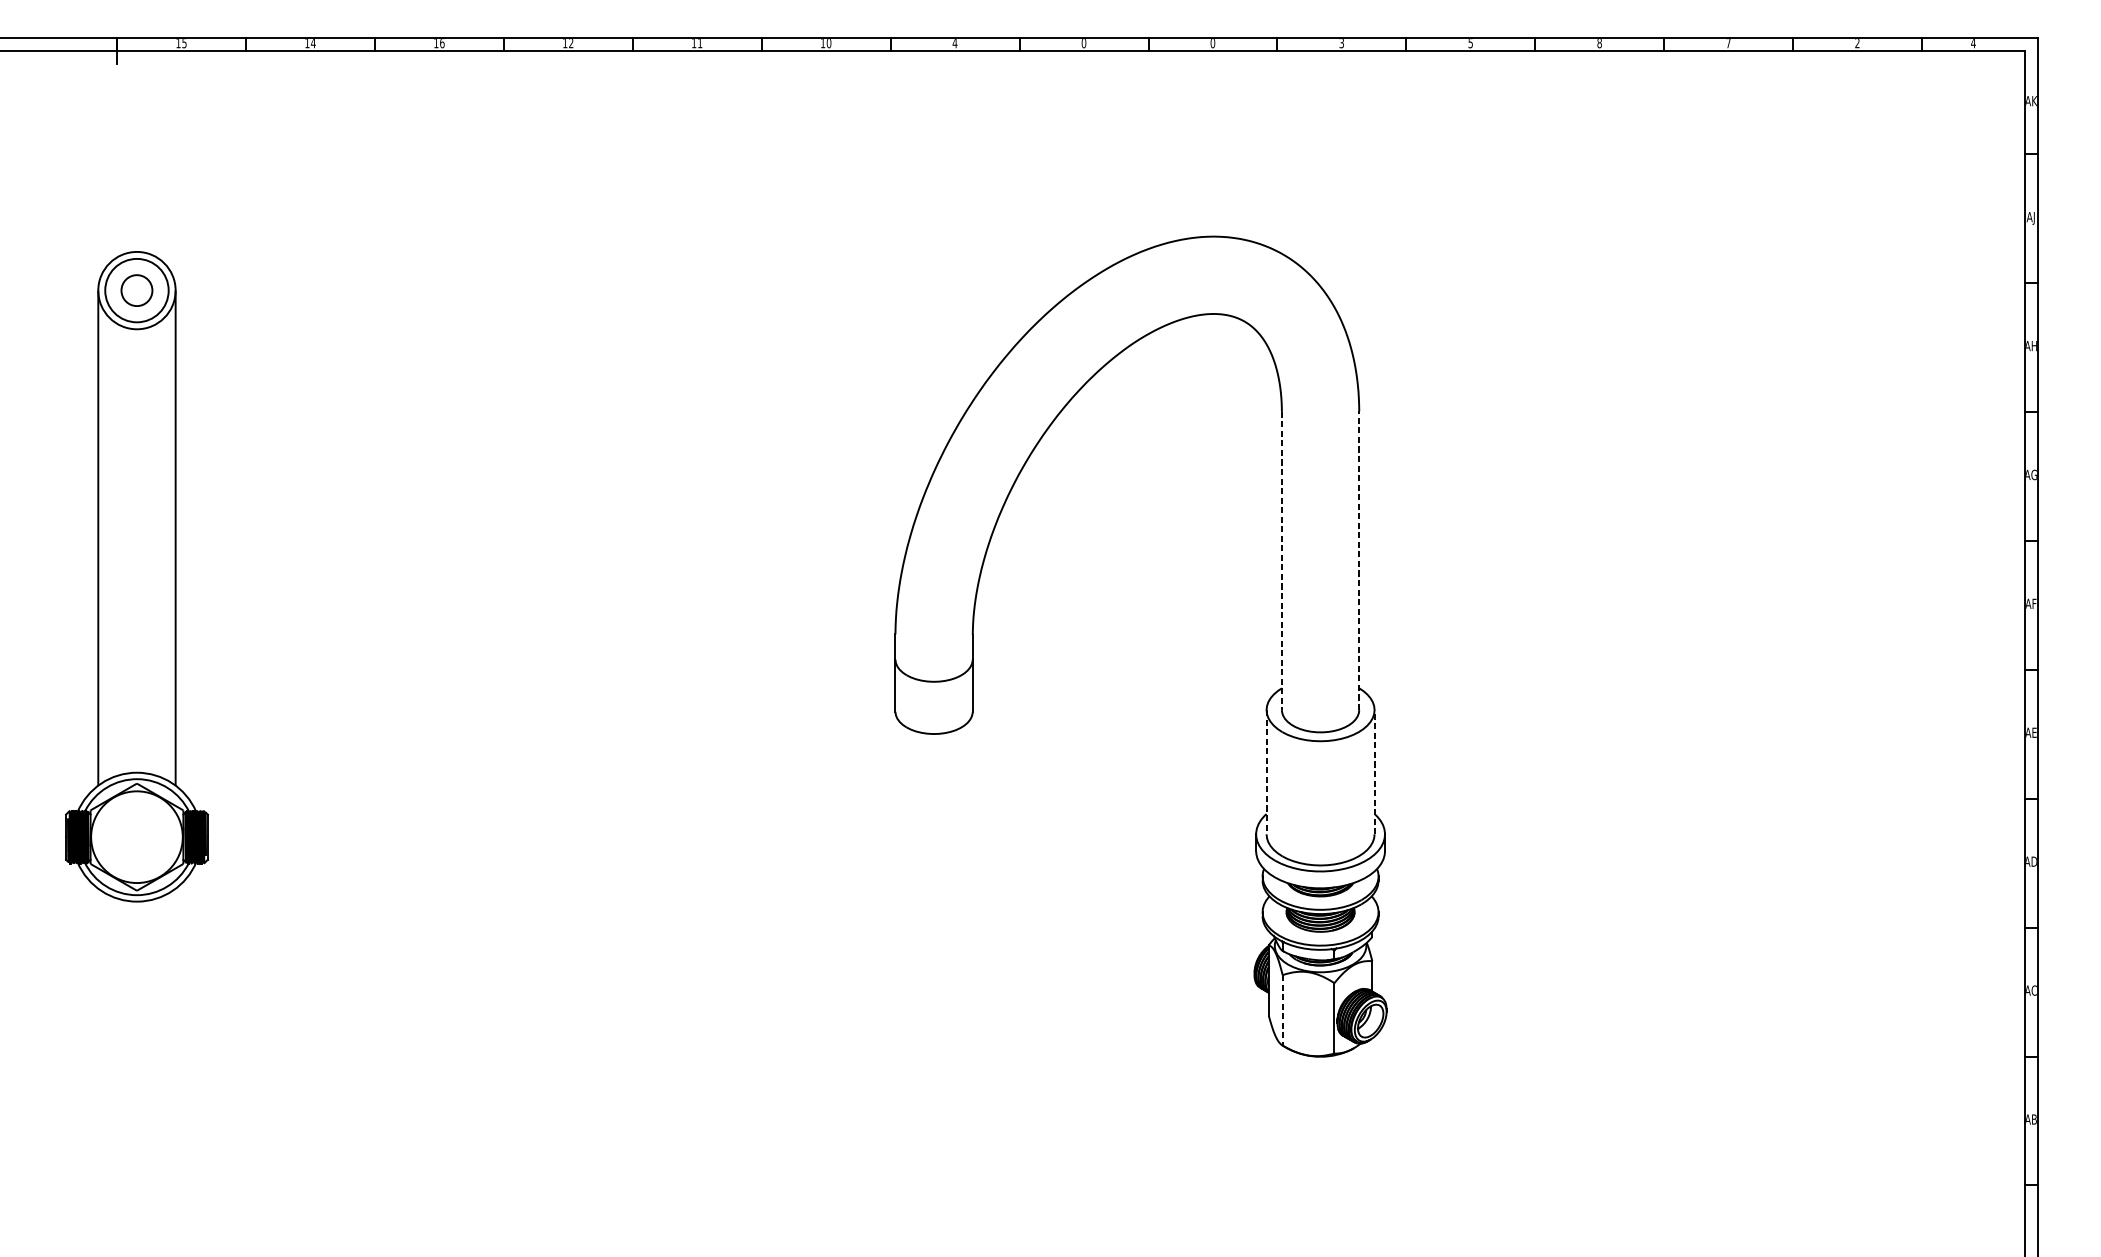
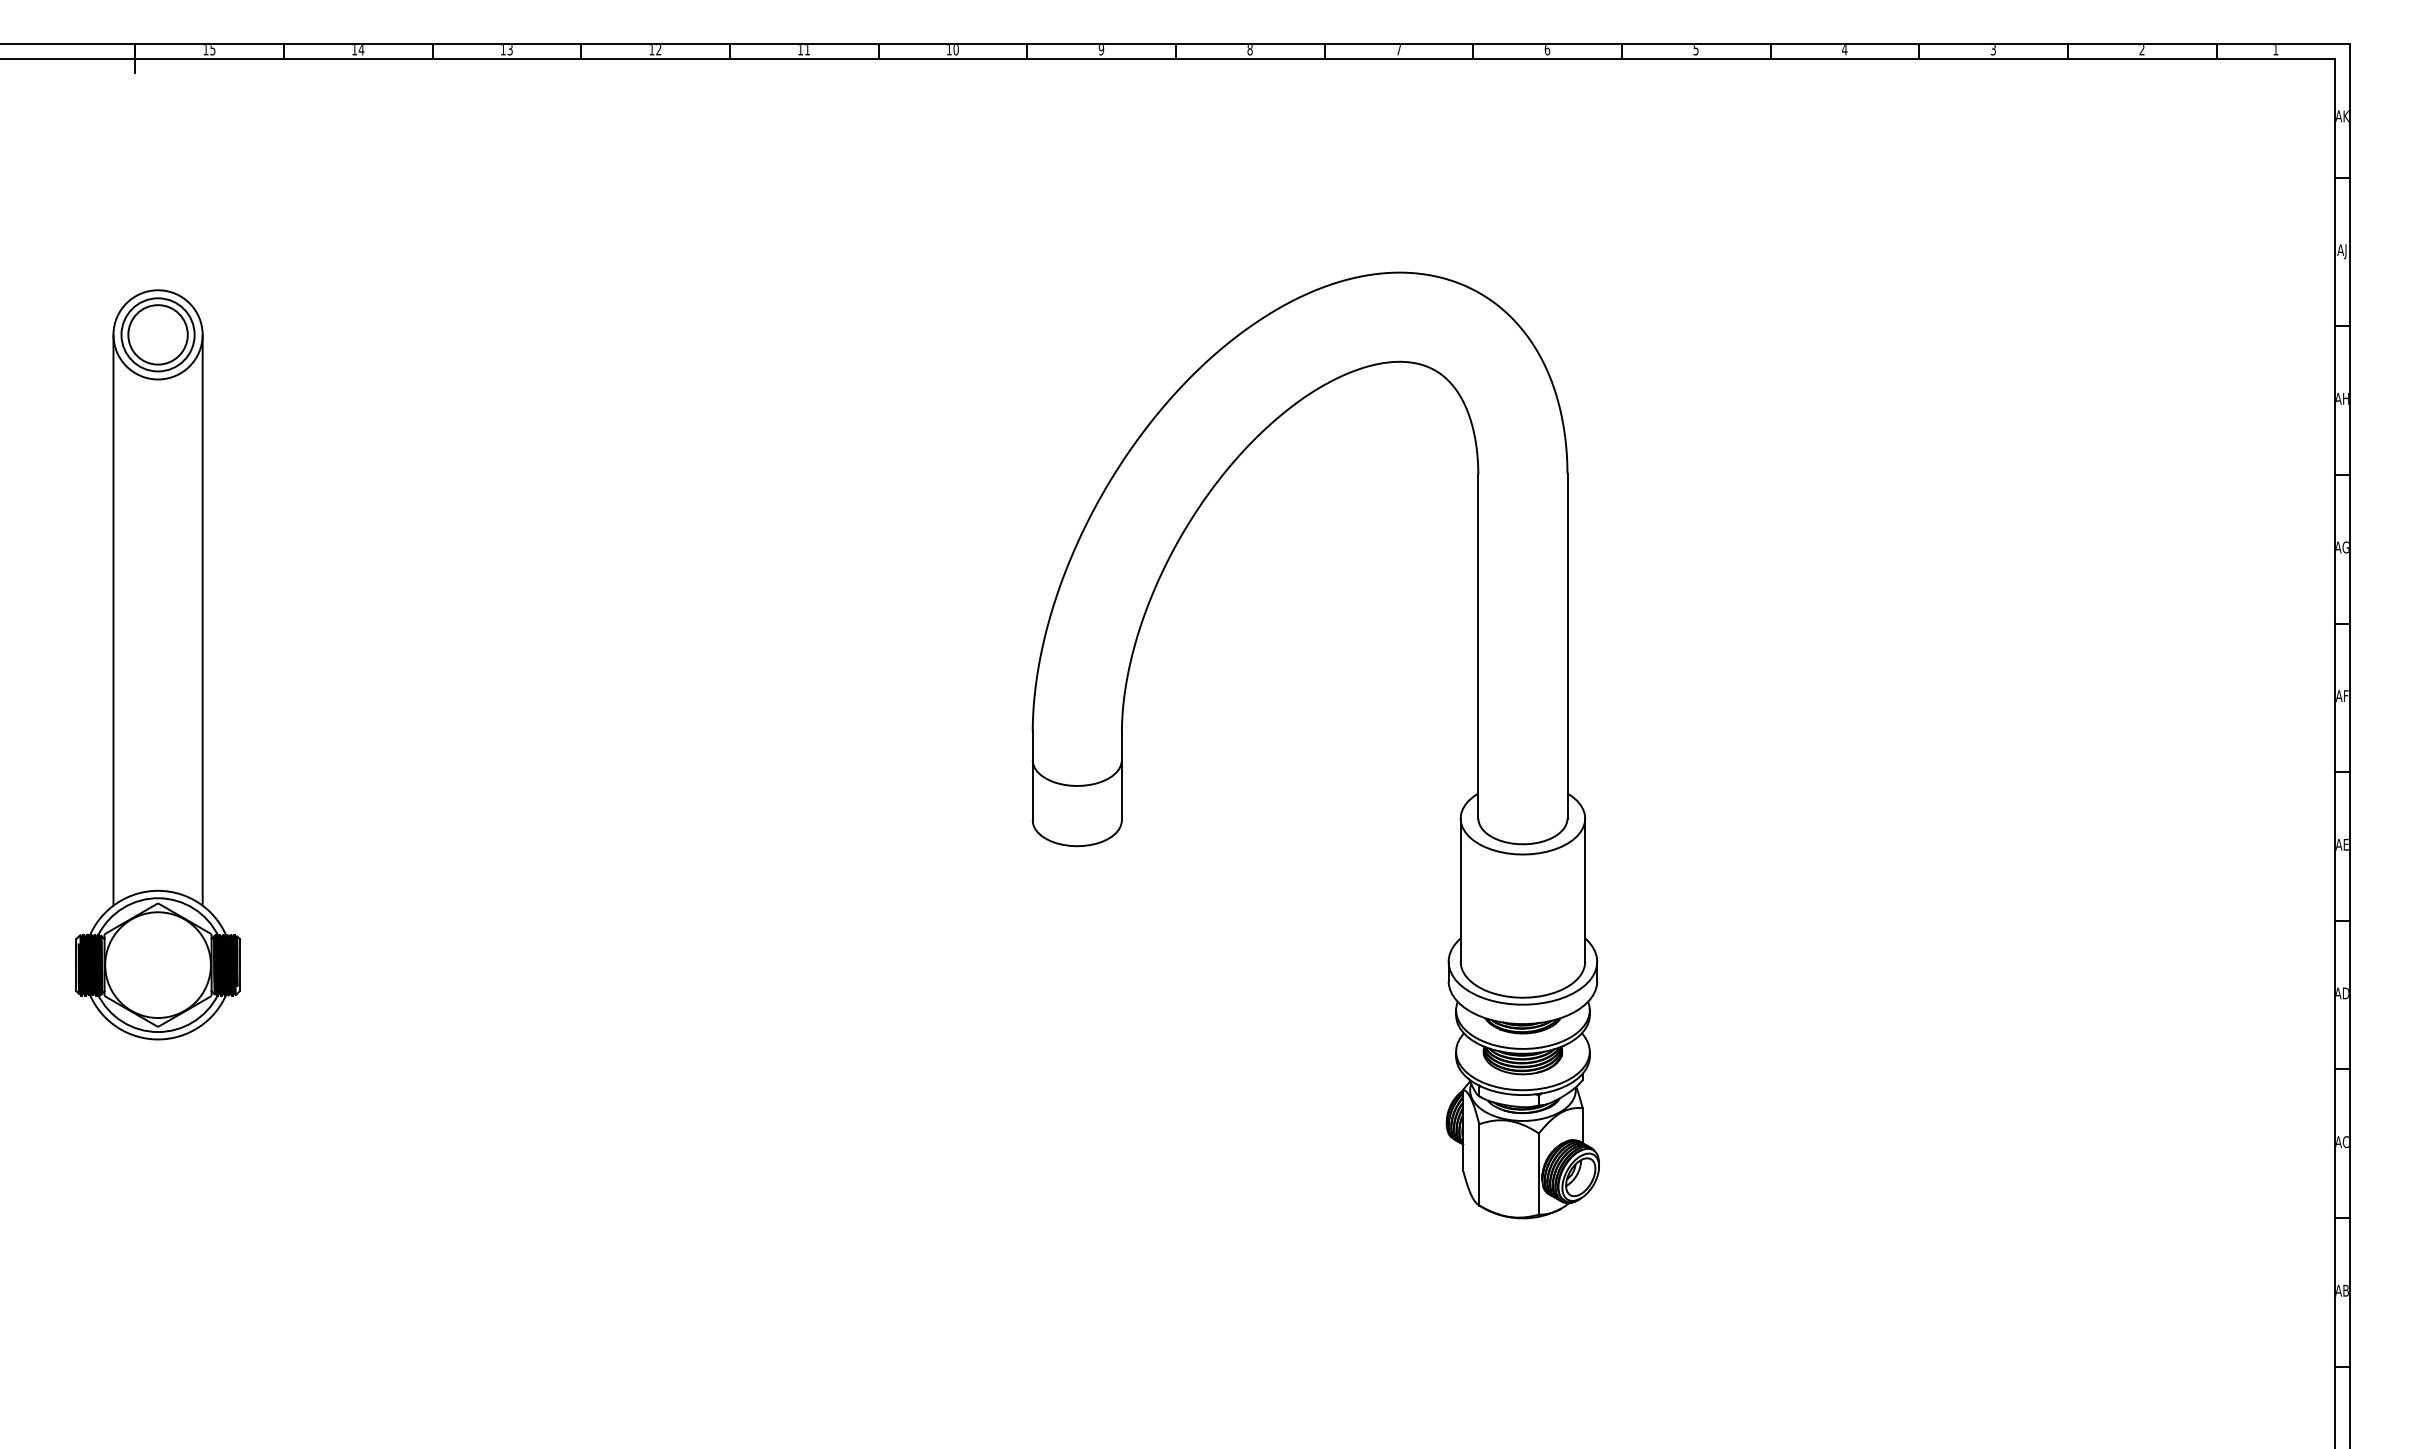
text: (441, 44) -> (509, 50), 16 -> 13
text: (955, 44) -> (1101, 50), 4 -> 9
text: (1083, 44) -> (1249, 50), 0 -> 8
text: (1212, 44) -> (1398, 50), 0 -> 7
text: (1341, 44) -> (1547, 50), 3 -> 6
text: (1599, 44) -> (1844, 50), 8 -> 4
text: (1727, 44) -> (1992, 50), 7 -> 3
text: (1973, 44) -> (2275, 50), 4 -> 1
circle: (136, 290) -> (157, 334), size x1.67
line: (1359, 559) -> (1567, 645), dashed -> solid
line: (1282, 561) -> (1478, 647), dashed -> solid
line: (1266, 772) -> (1460, 890), dashed -> solid
line: (1374, 772) -> (1585, 890), dashed -> solid
line: (1282, 1010) -> (1479, 1164), dashed -> solid

